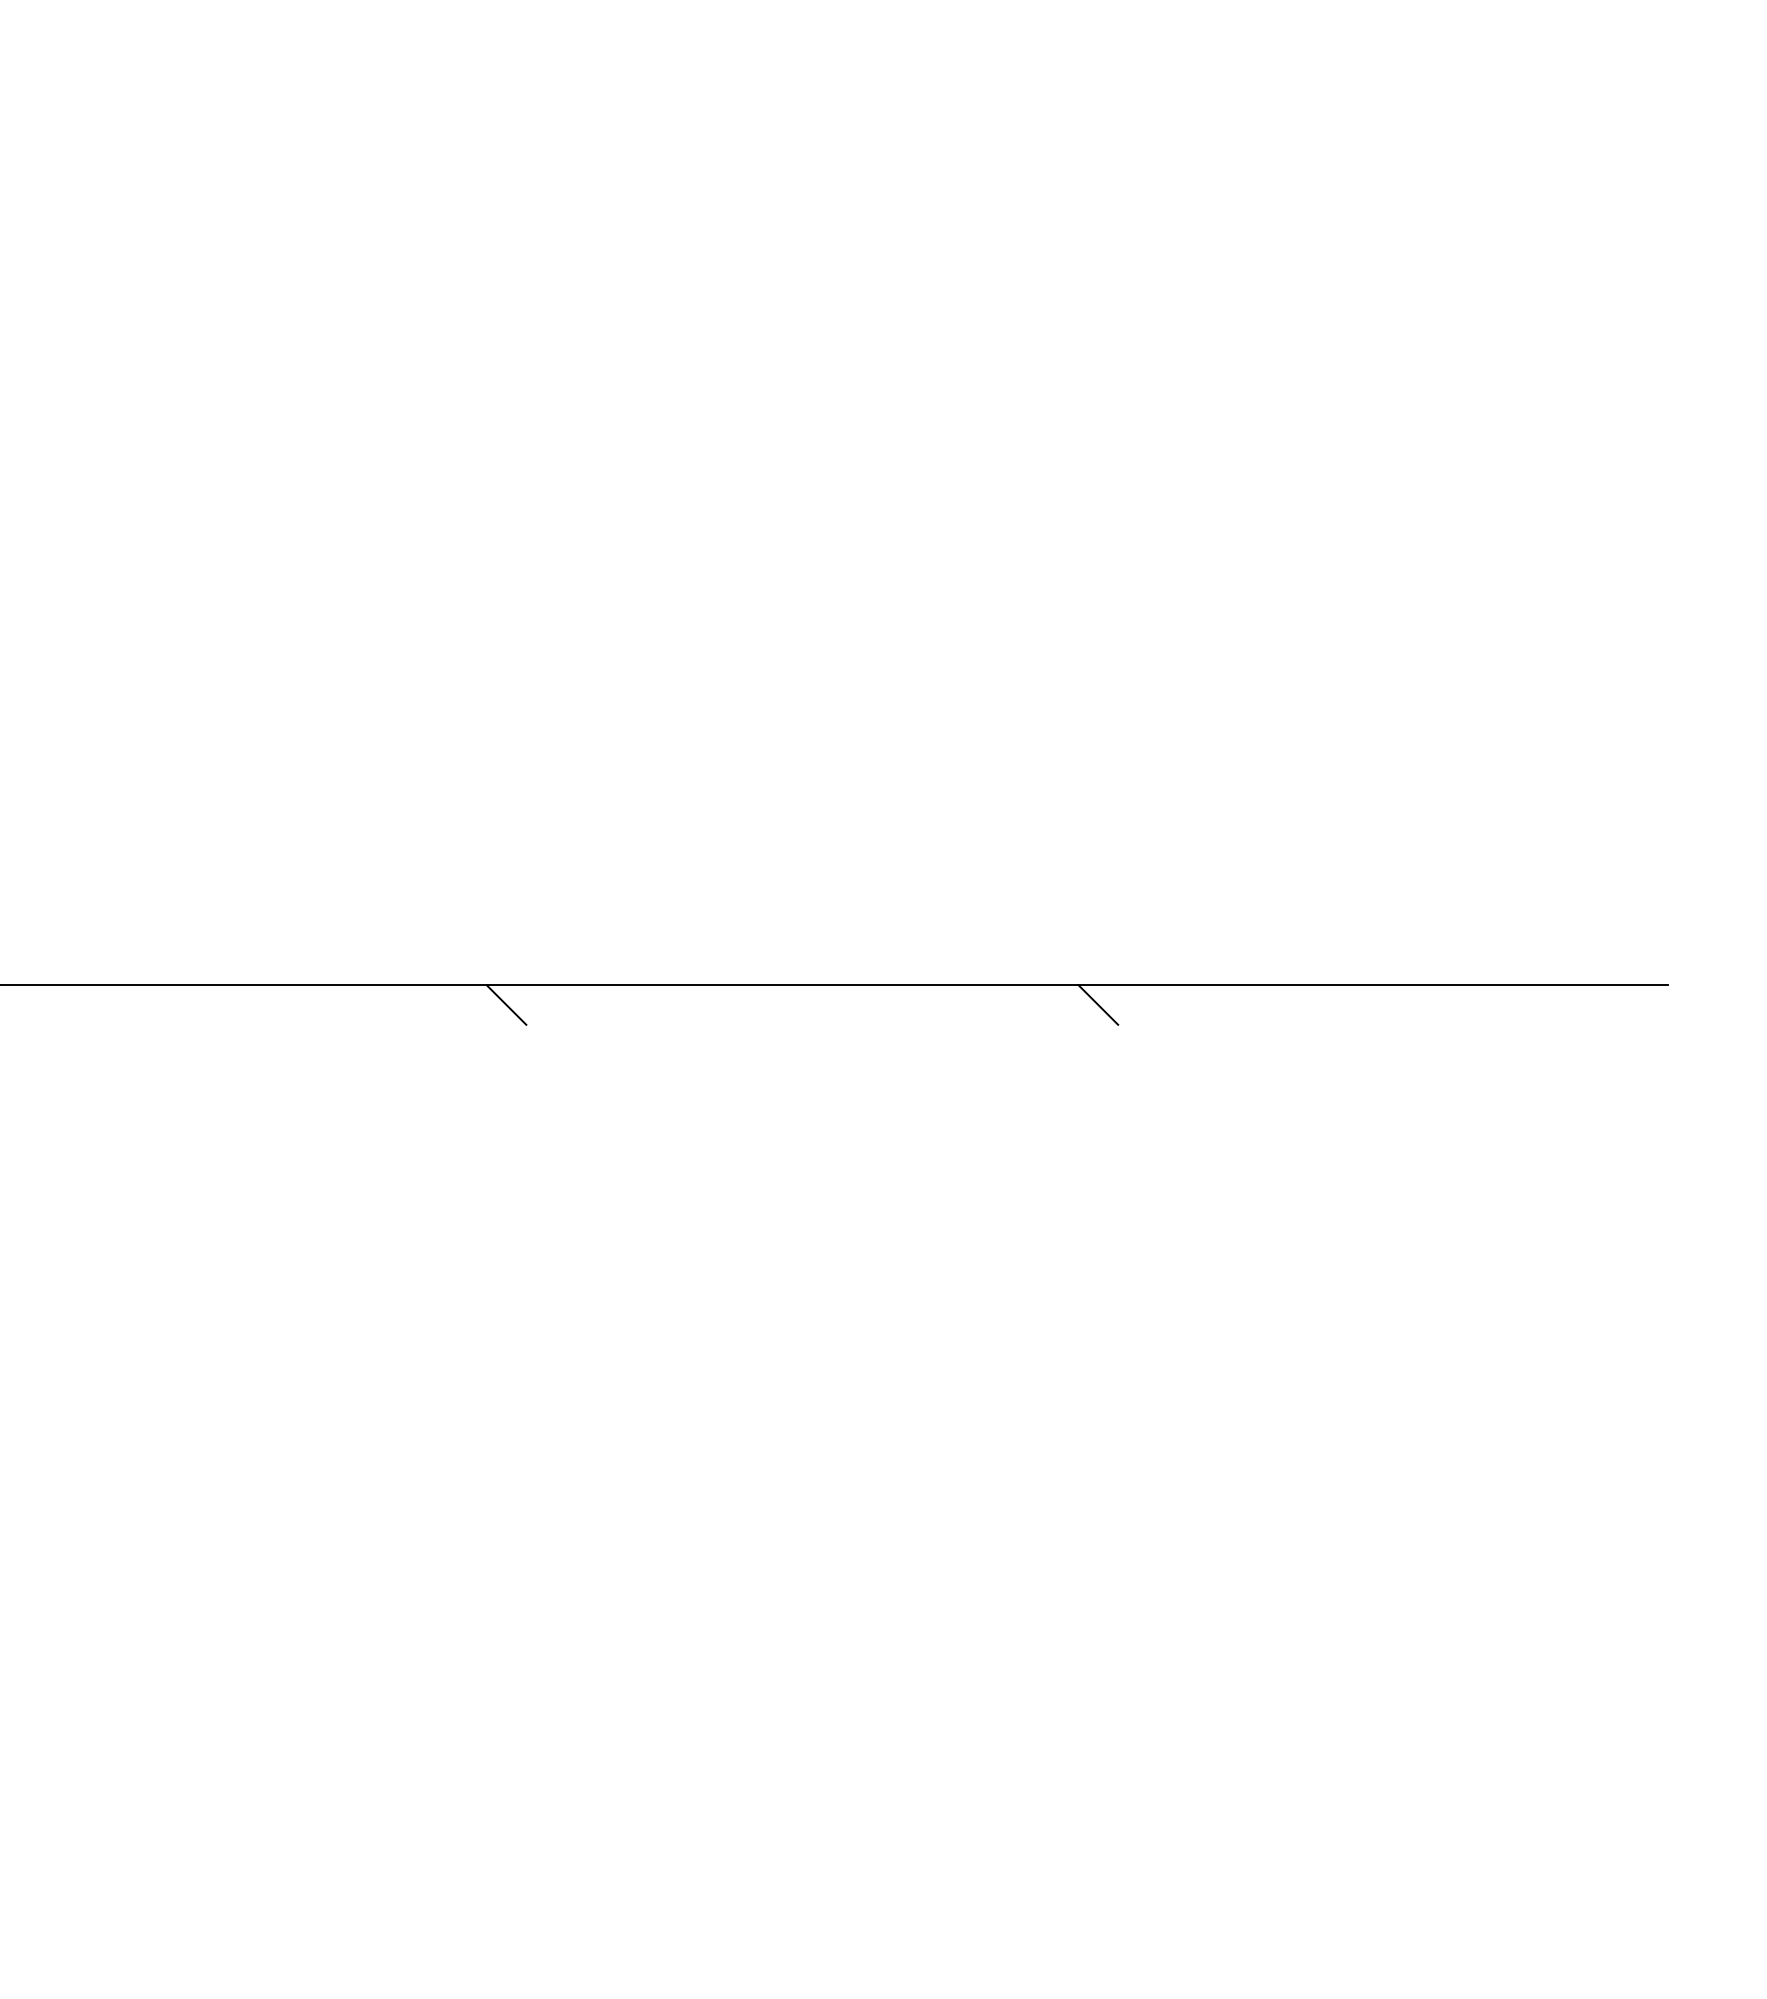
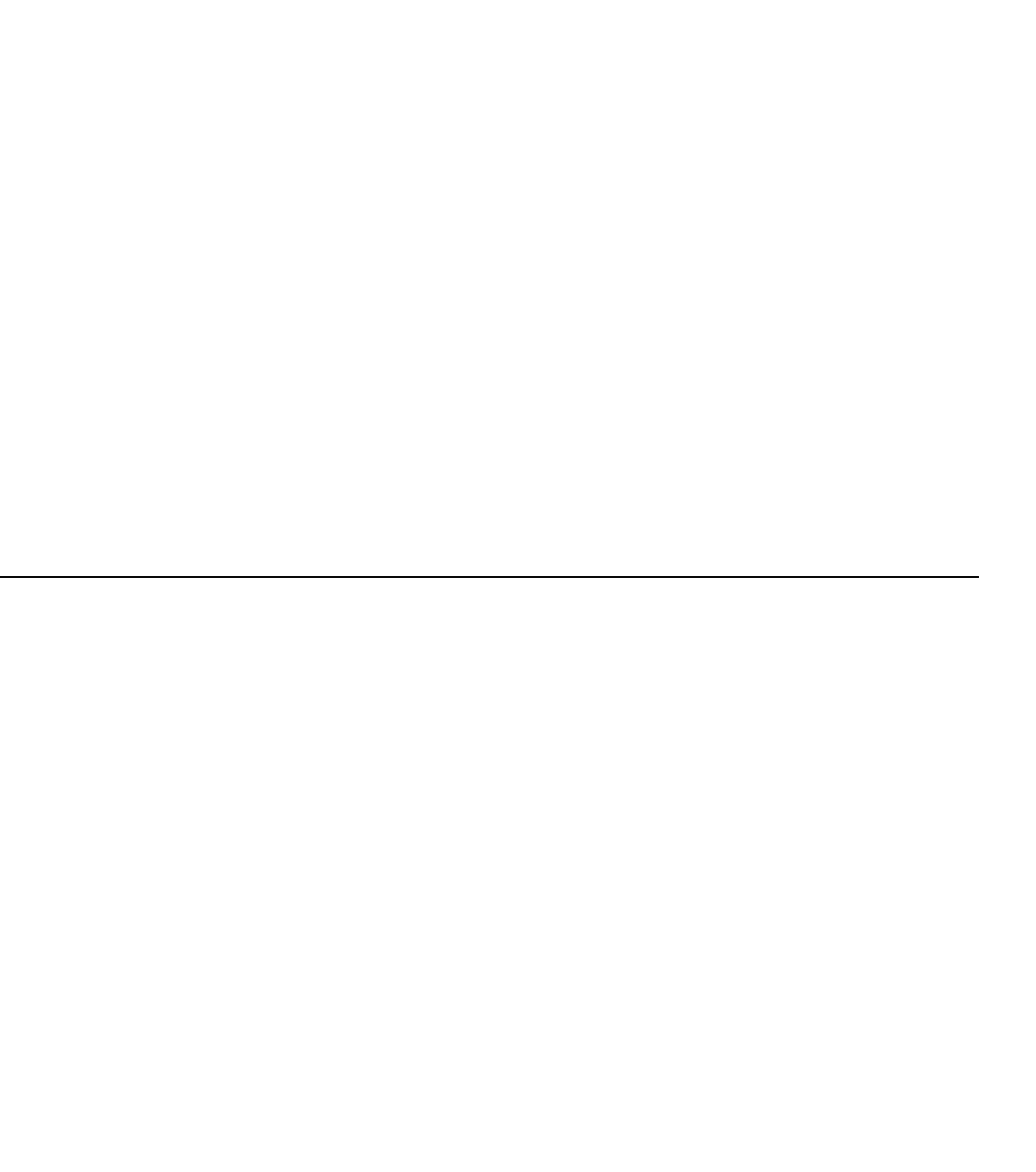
hatch: (802, 1005) -> (470, 589), removed

